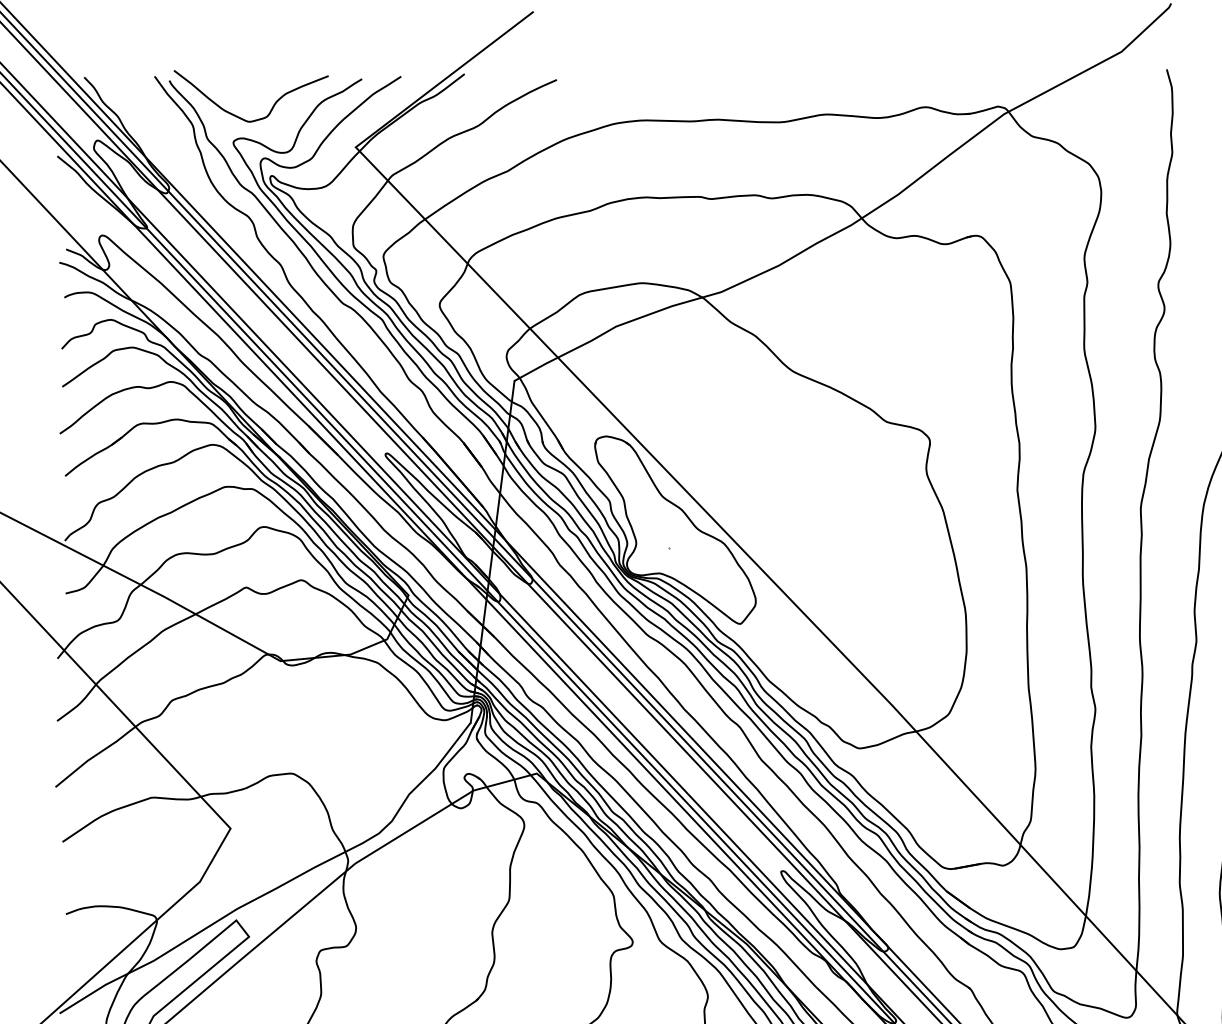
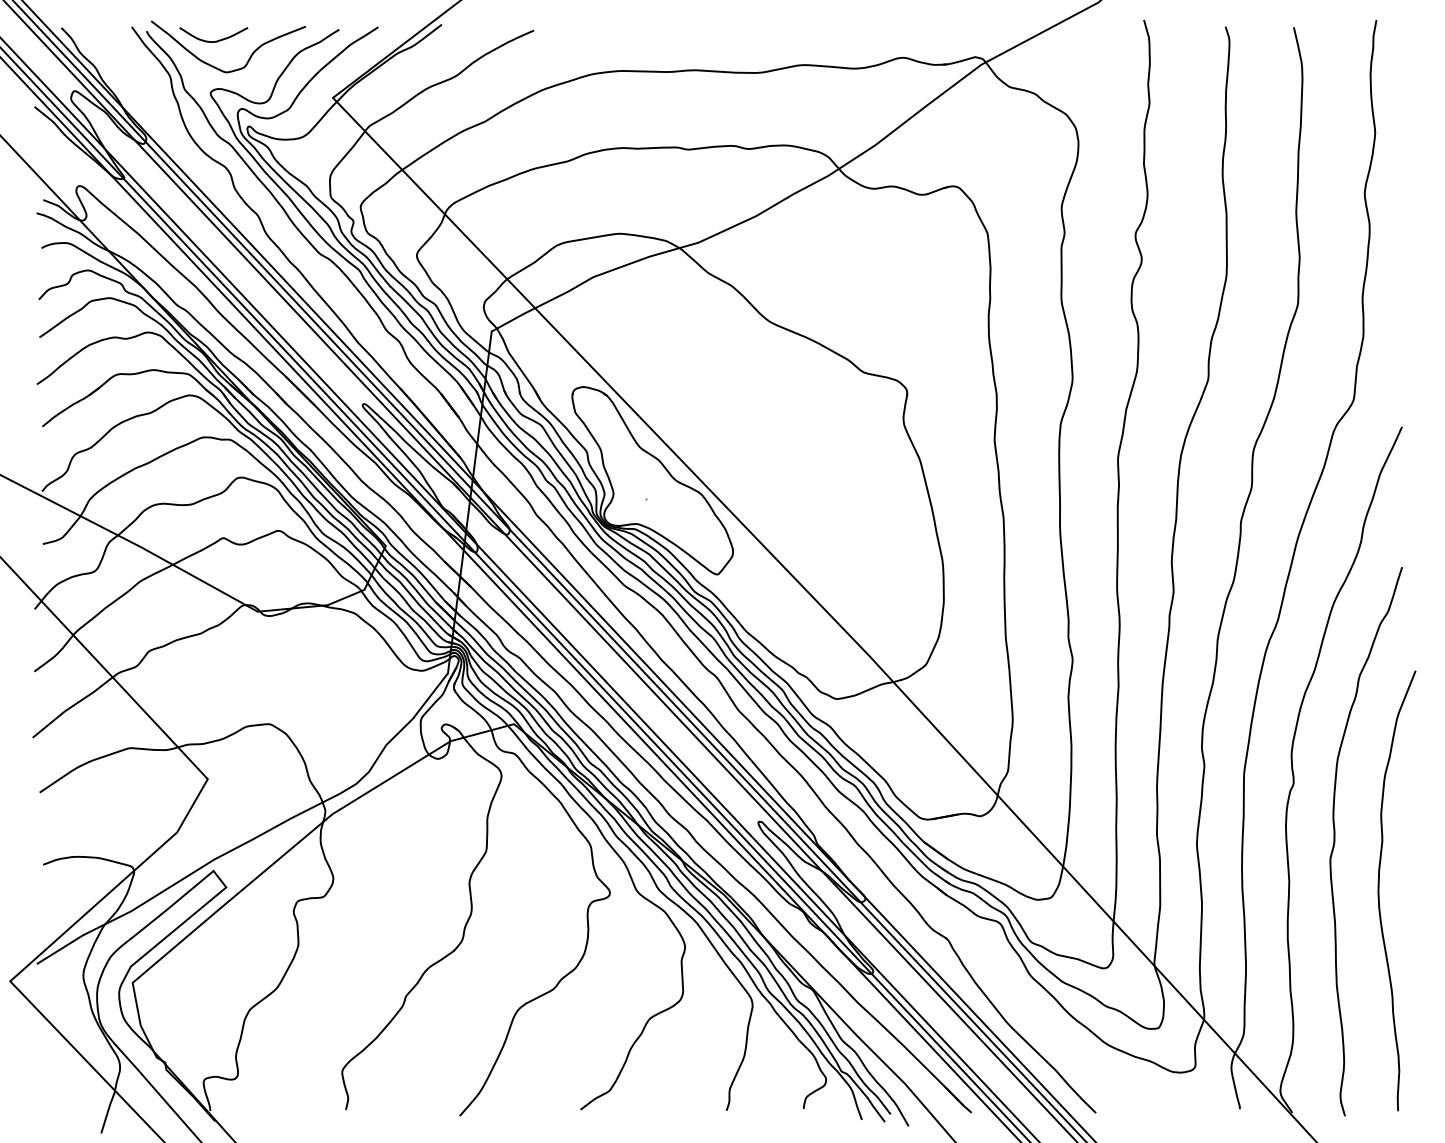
curve: (238, 89) -> (215, 40), added

